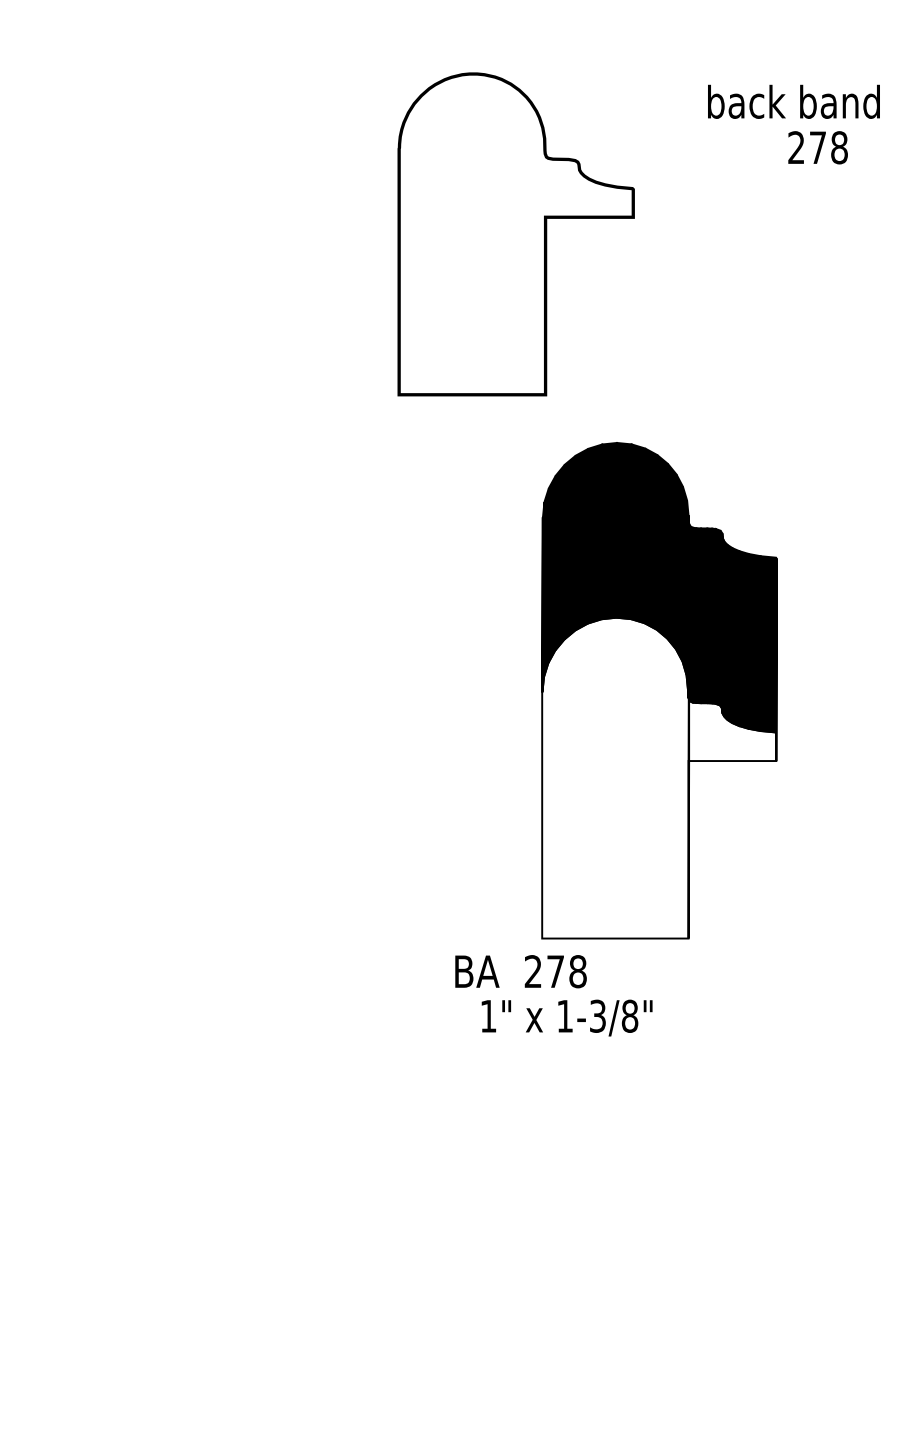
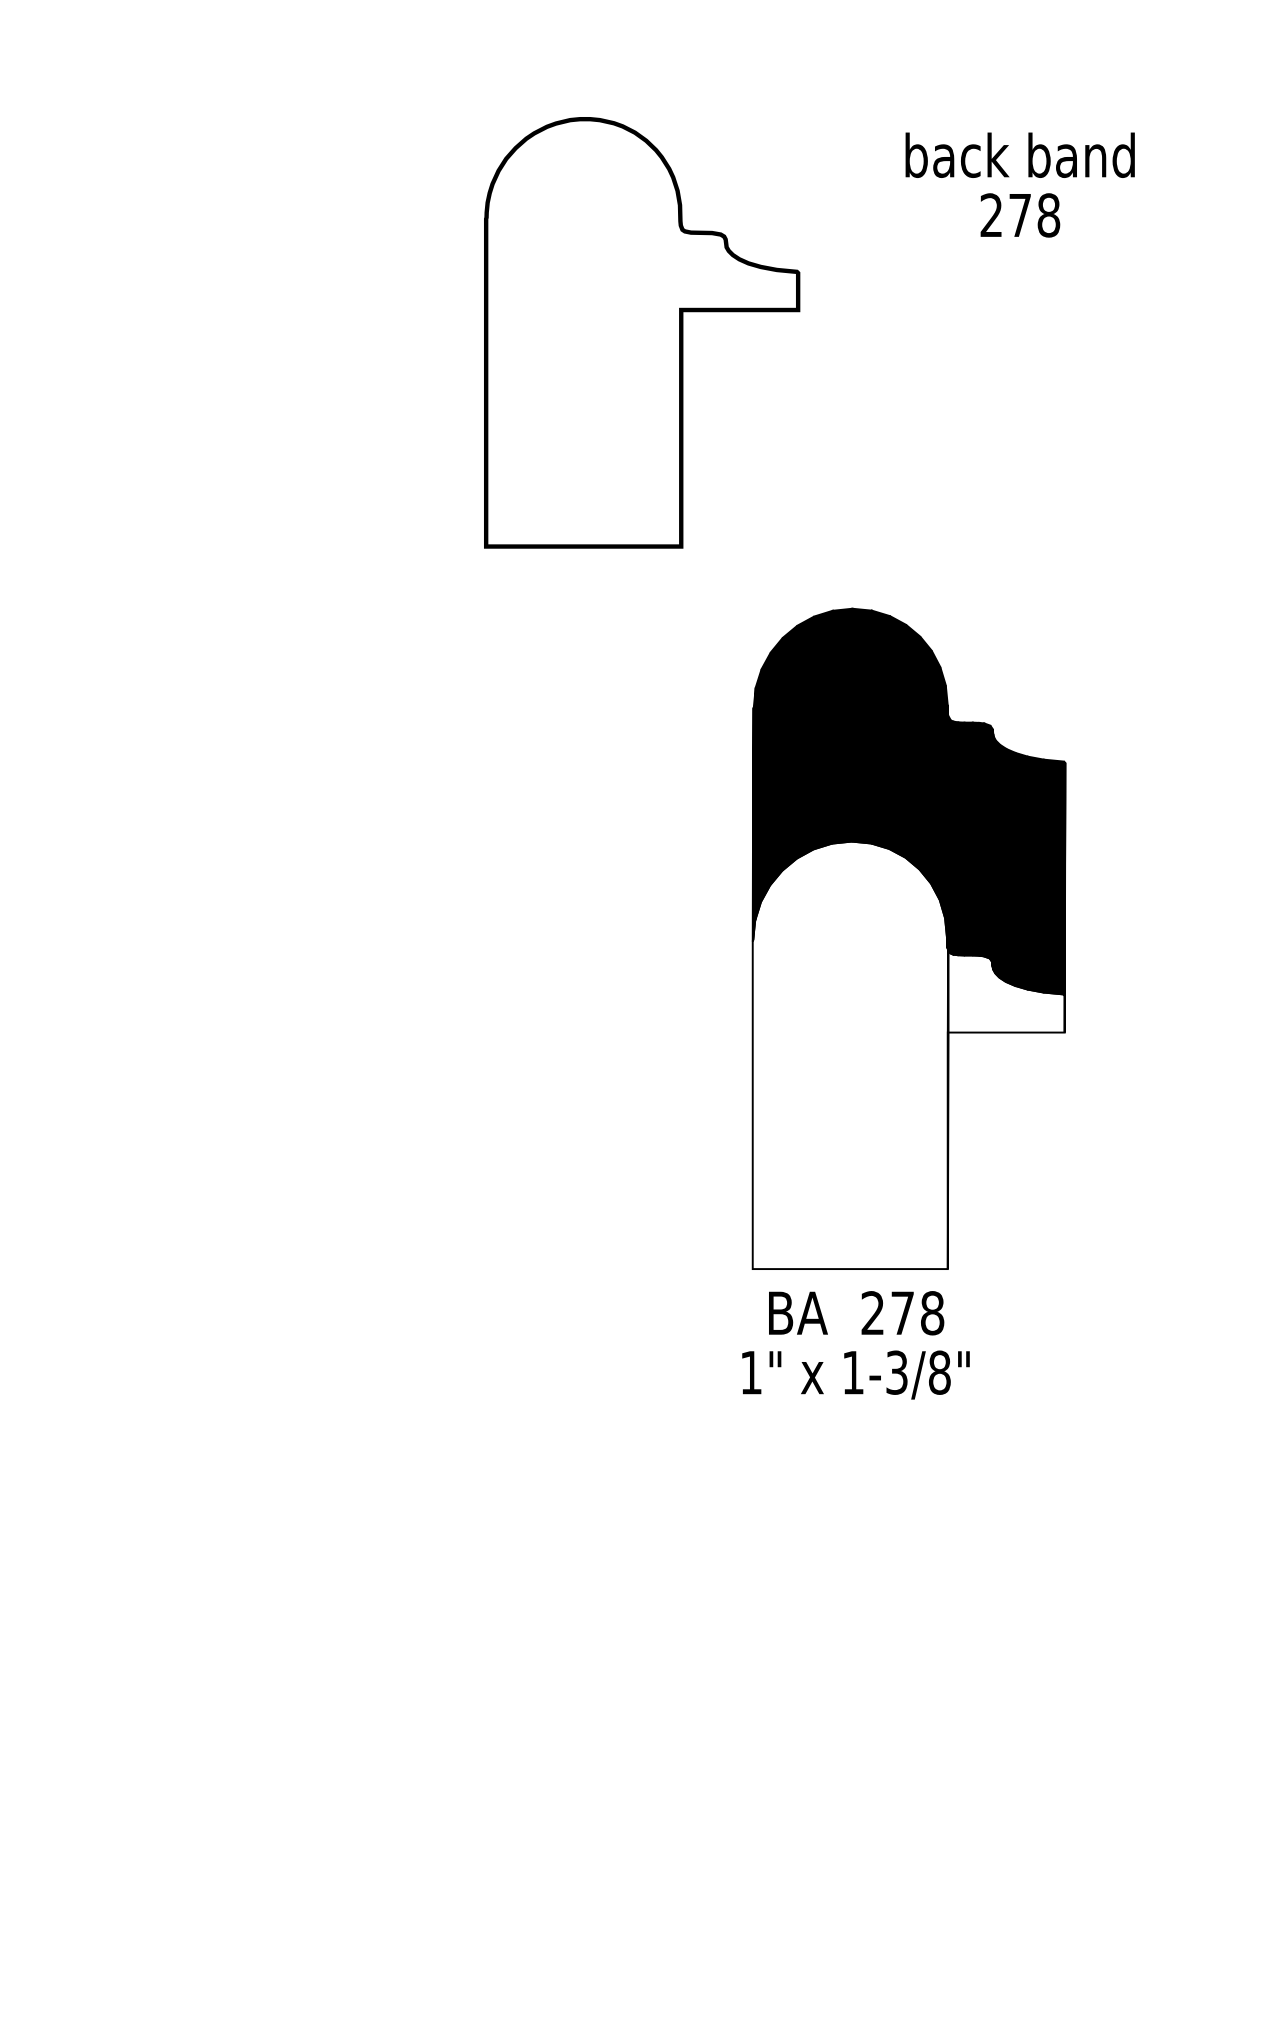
text: (793, 101) -> (1019, 154), moved
text: (818, 147) -> (1020, 215), moved
part: (516, 234) -> (642, 332), moved
text: (520, 971) -> (856, 1313), moved
text: (566, 1017) -> (855, 1374), moved

